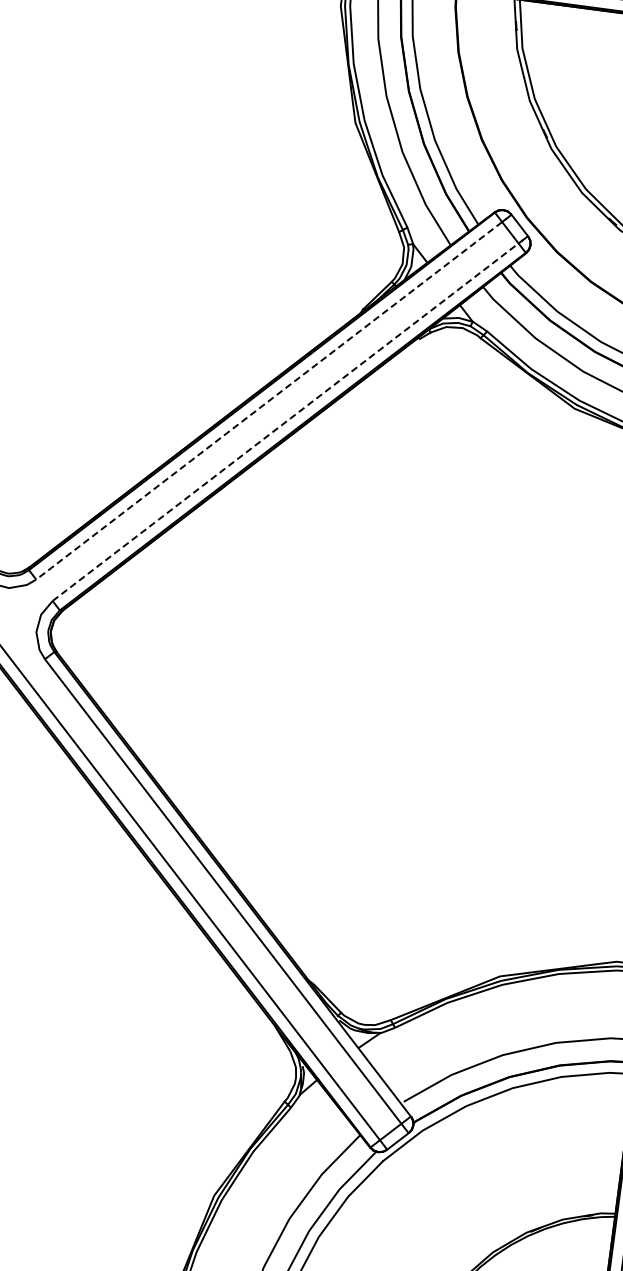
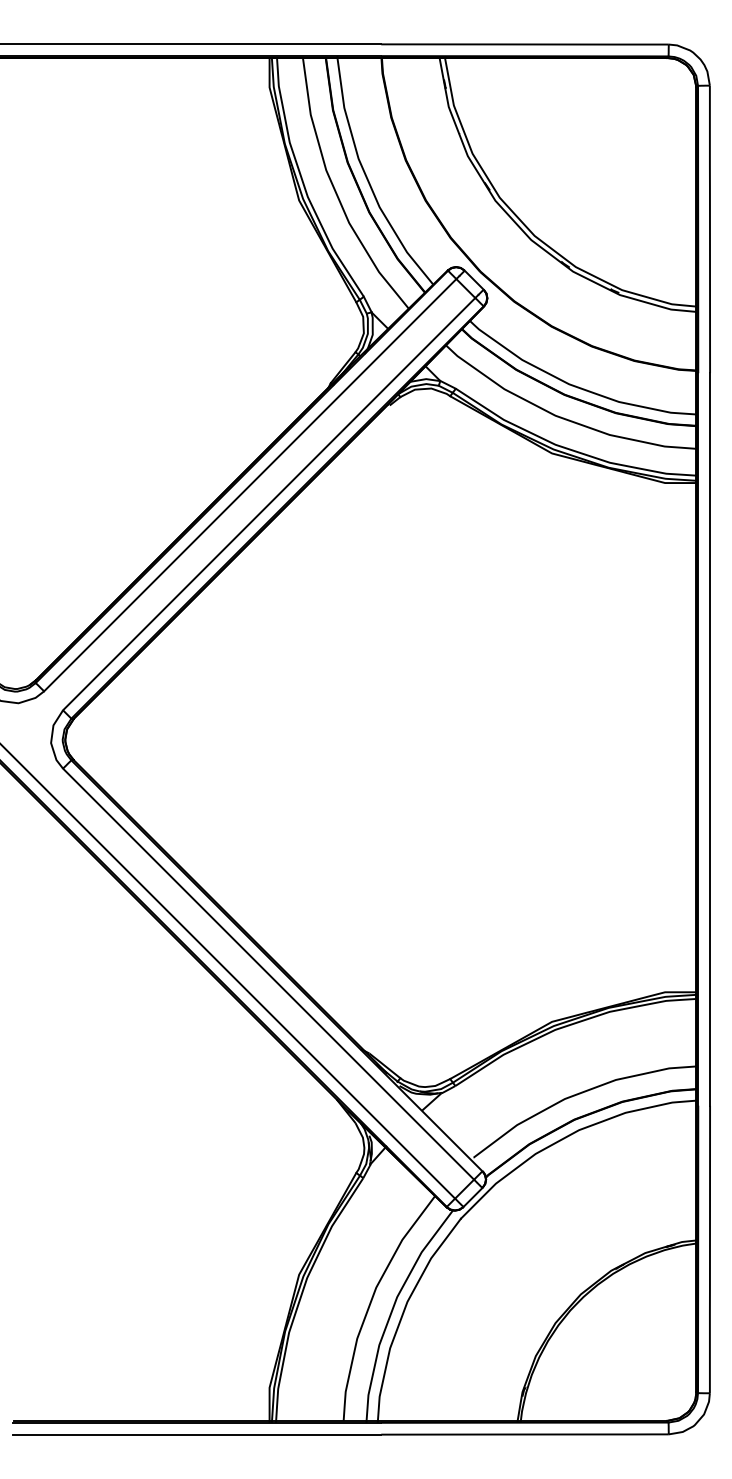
line: (268, 400) -> (249, 485), dashed -> solid
line: (286, 421) -> (269, 503), dashed -> solid

